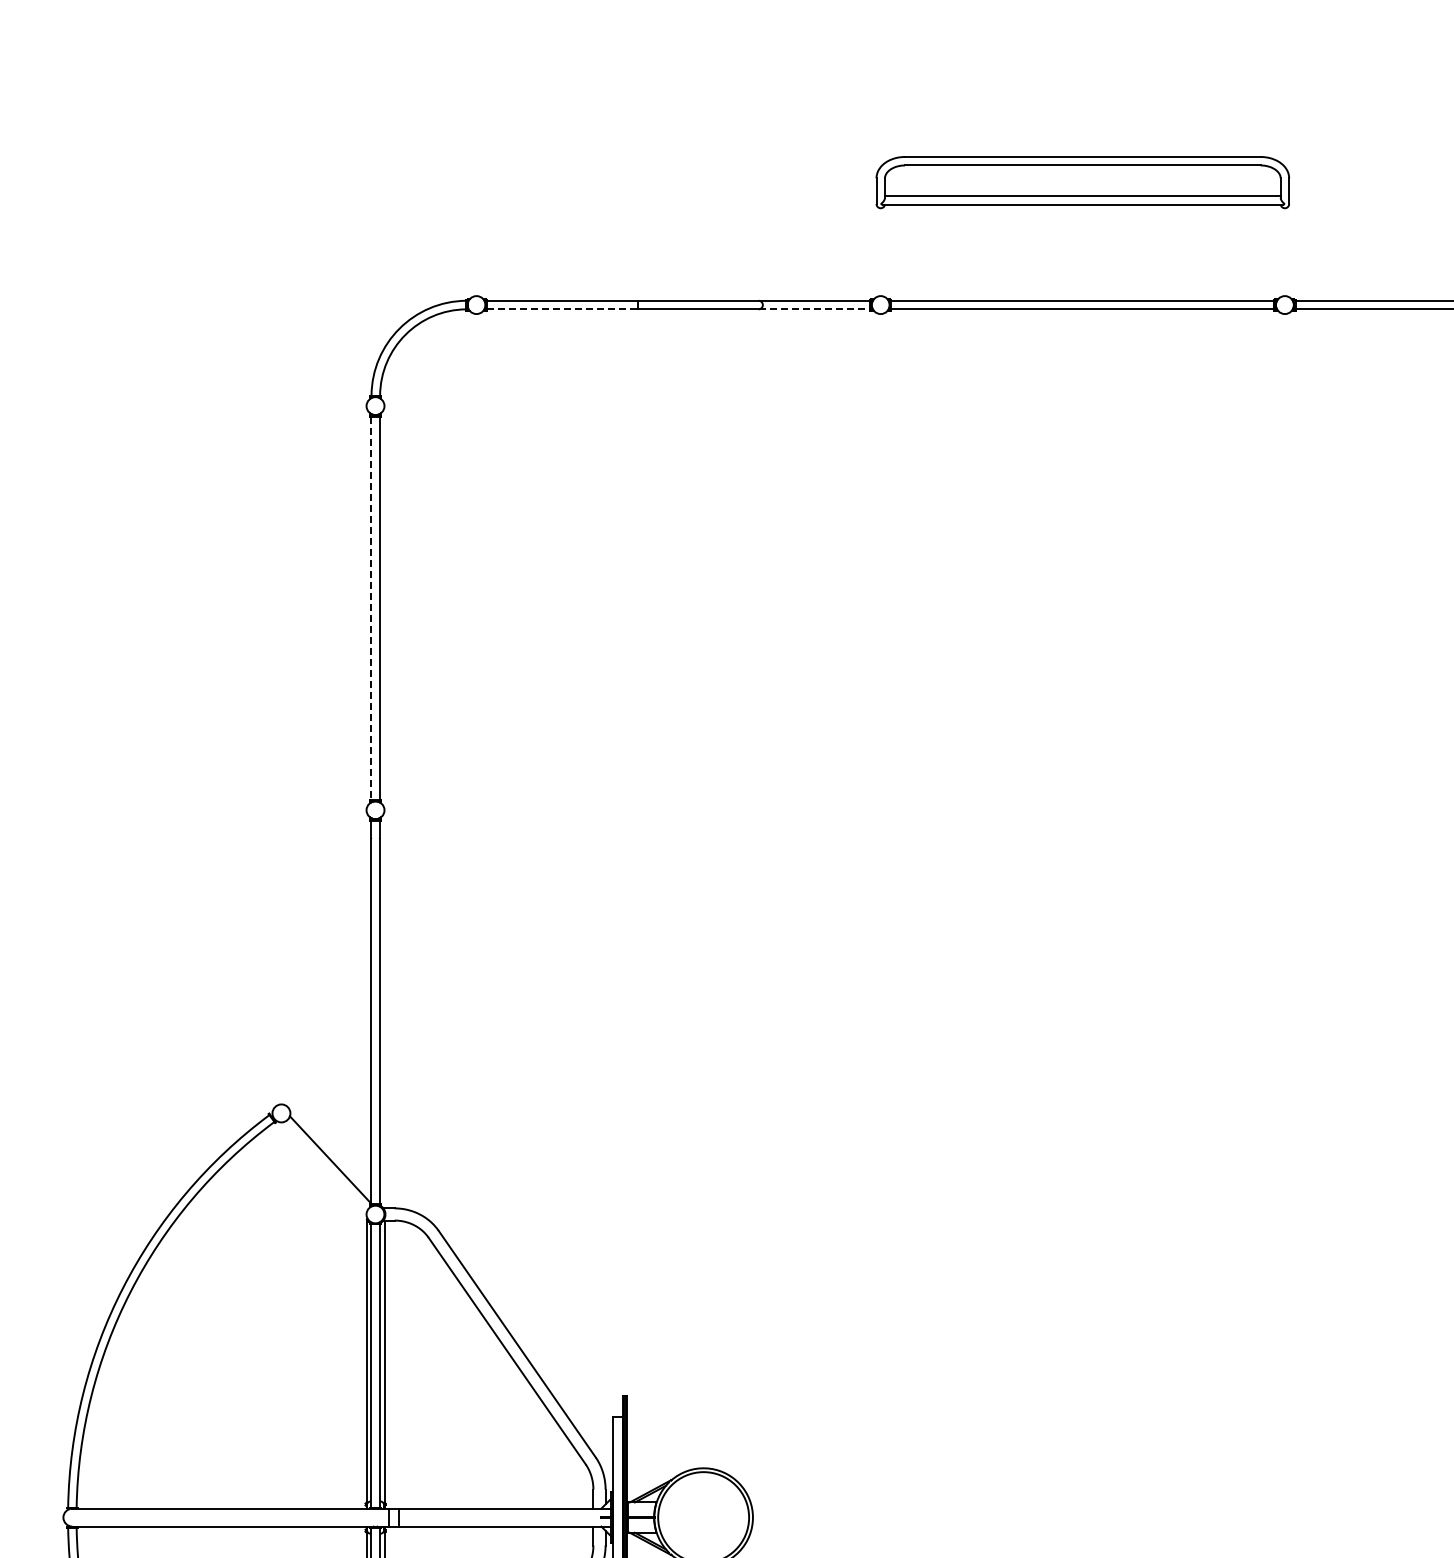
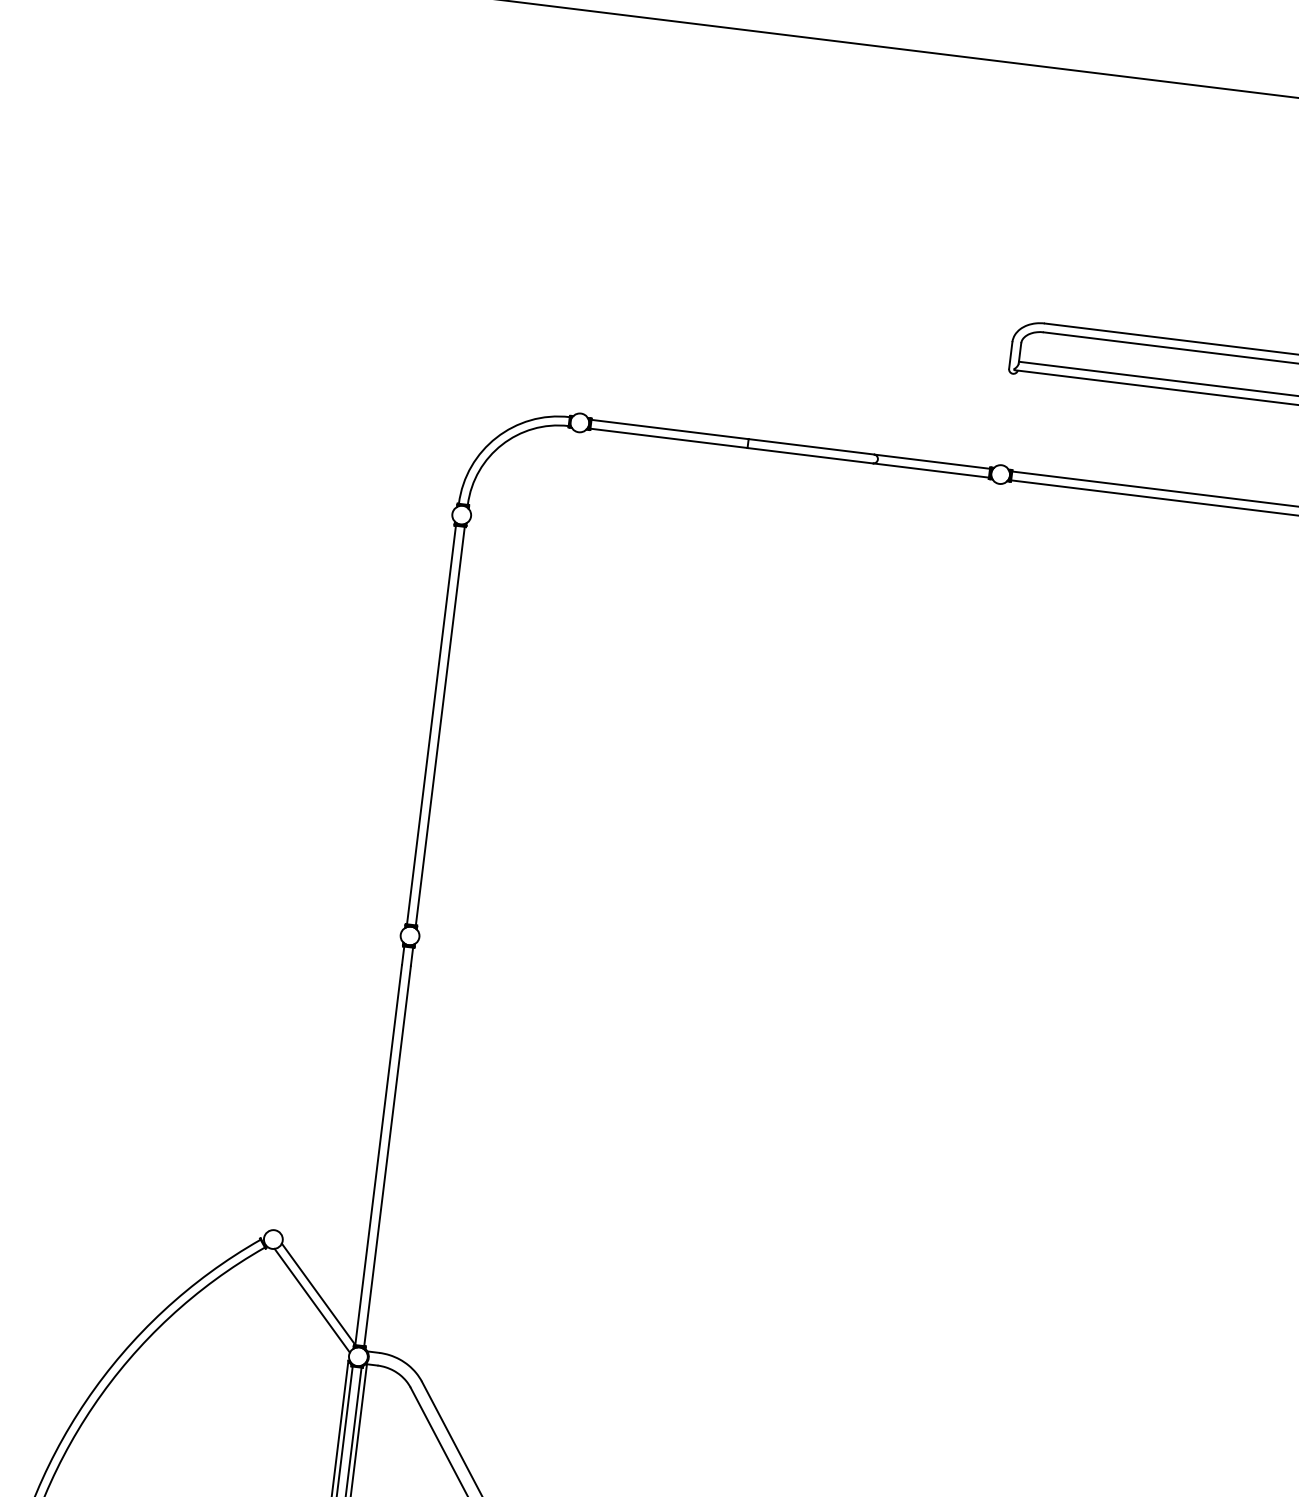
line: (563, 309) -> (669, 438), dashed -> solid
line: (815, 309) -> (932, 470), dashed -> solid
line: (371, 608) -> (431, 725), dashed -> solid
line: (325, 1166) -> (312, 1300), added

